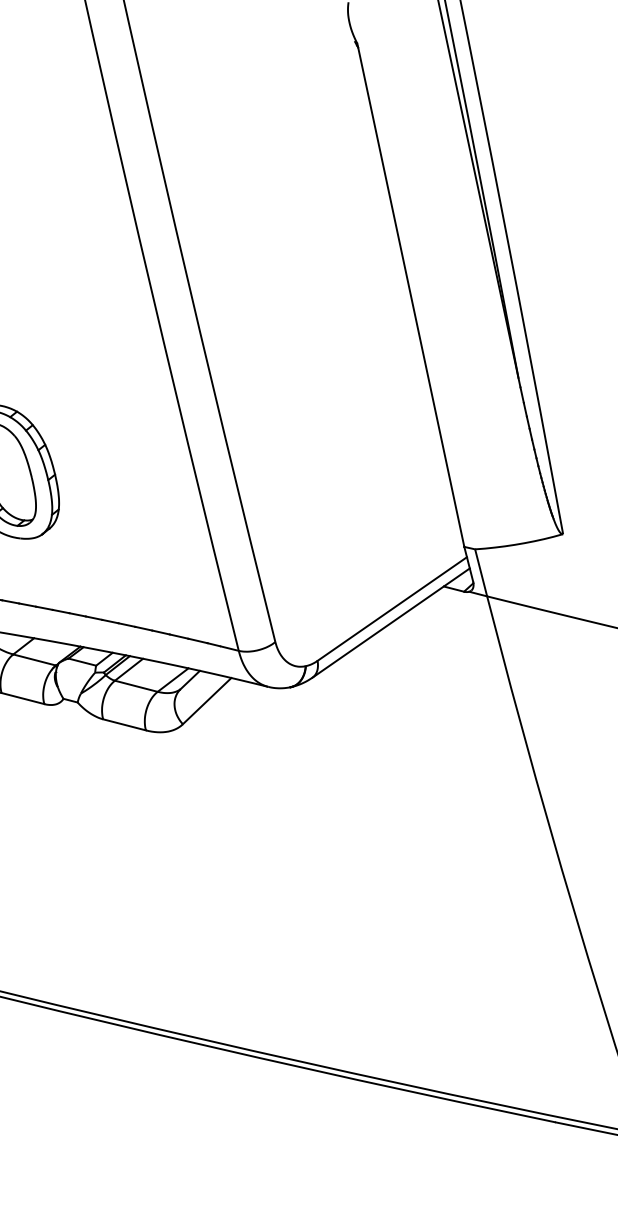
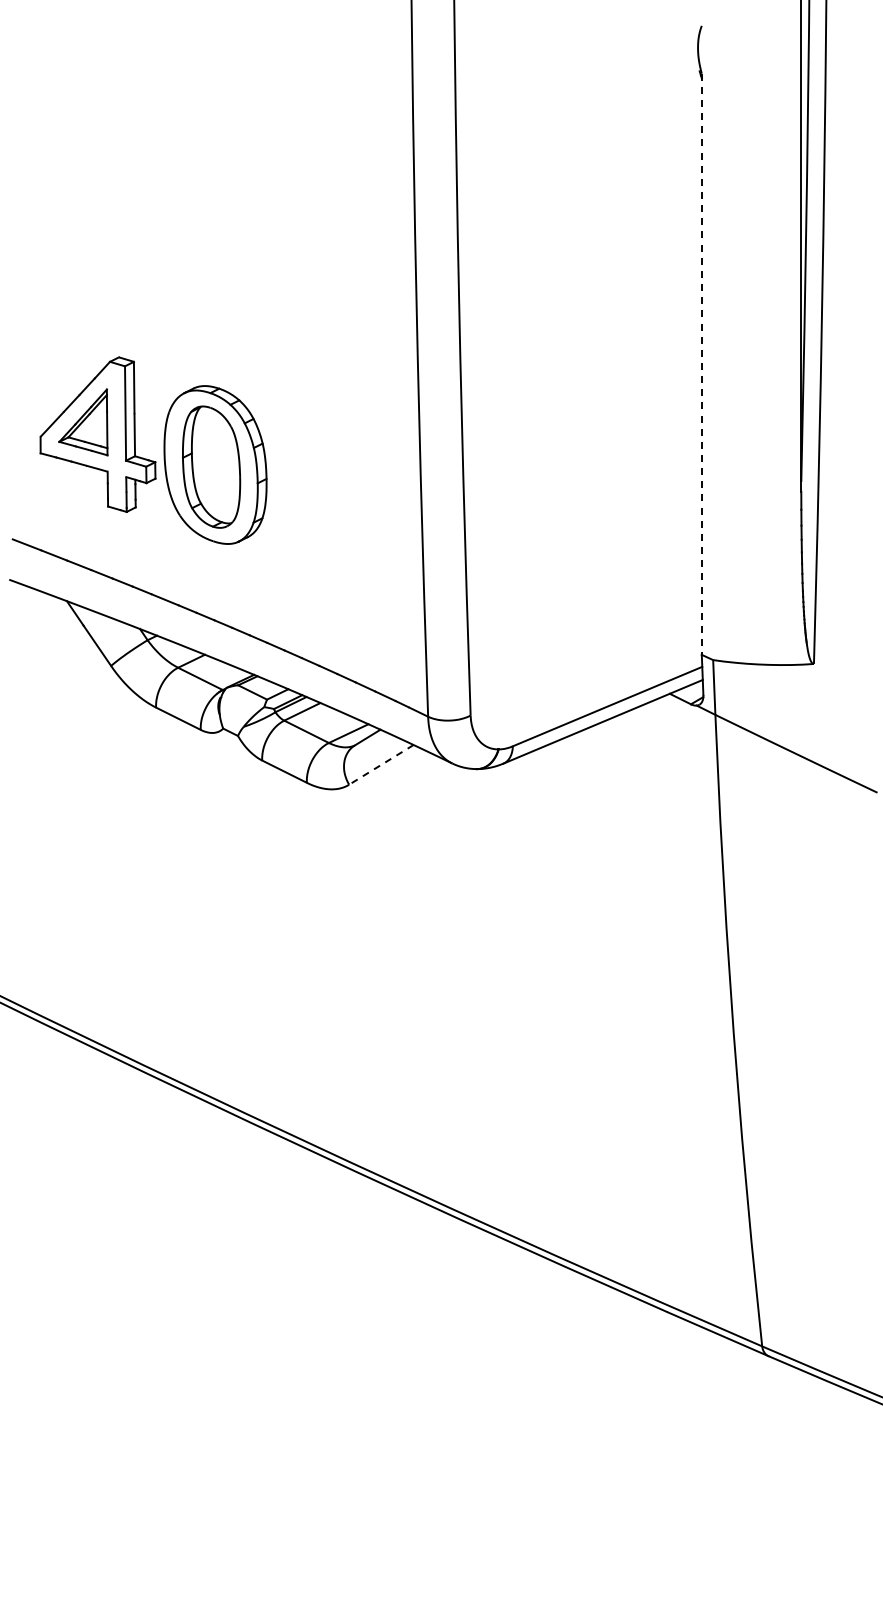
line: (410, 295) -> (701, 364), solid -> dashed
line: (207, 700) -> (381, 764), solid -> dashed

